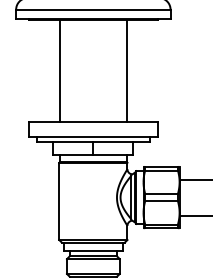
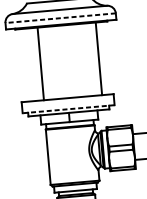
line: (92, 9) -> (60, 18), solid -> dashed
line: (126, 70) -> (98, 58), moved
line: (92, 137) -> (68, 109), solid -> dashed

